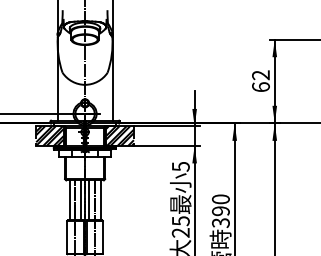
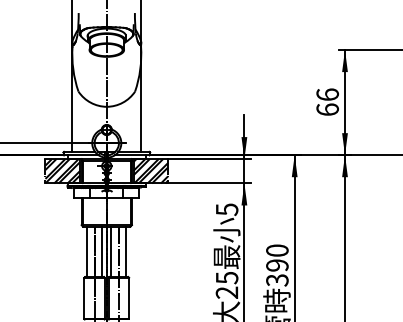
text: (260, 75) -> (327, 94), 62 -> 66

